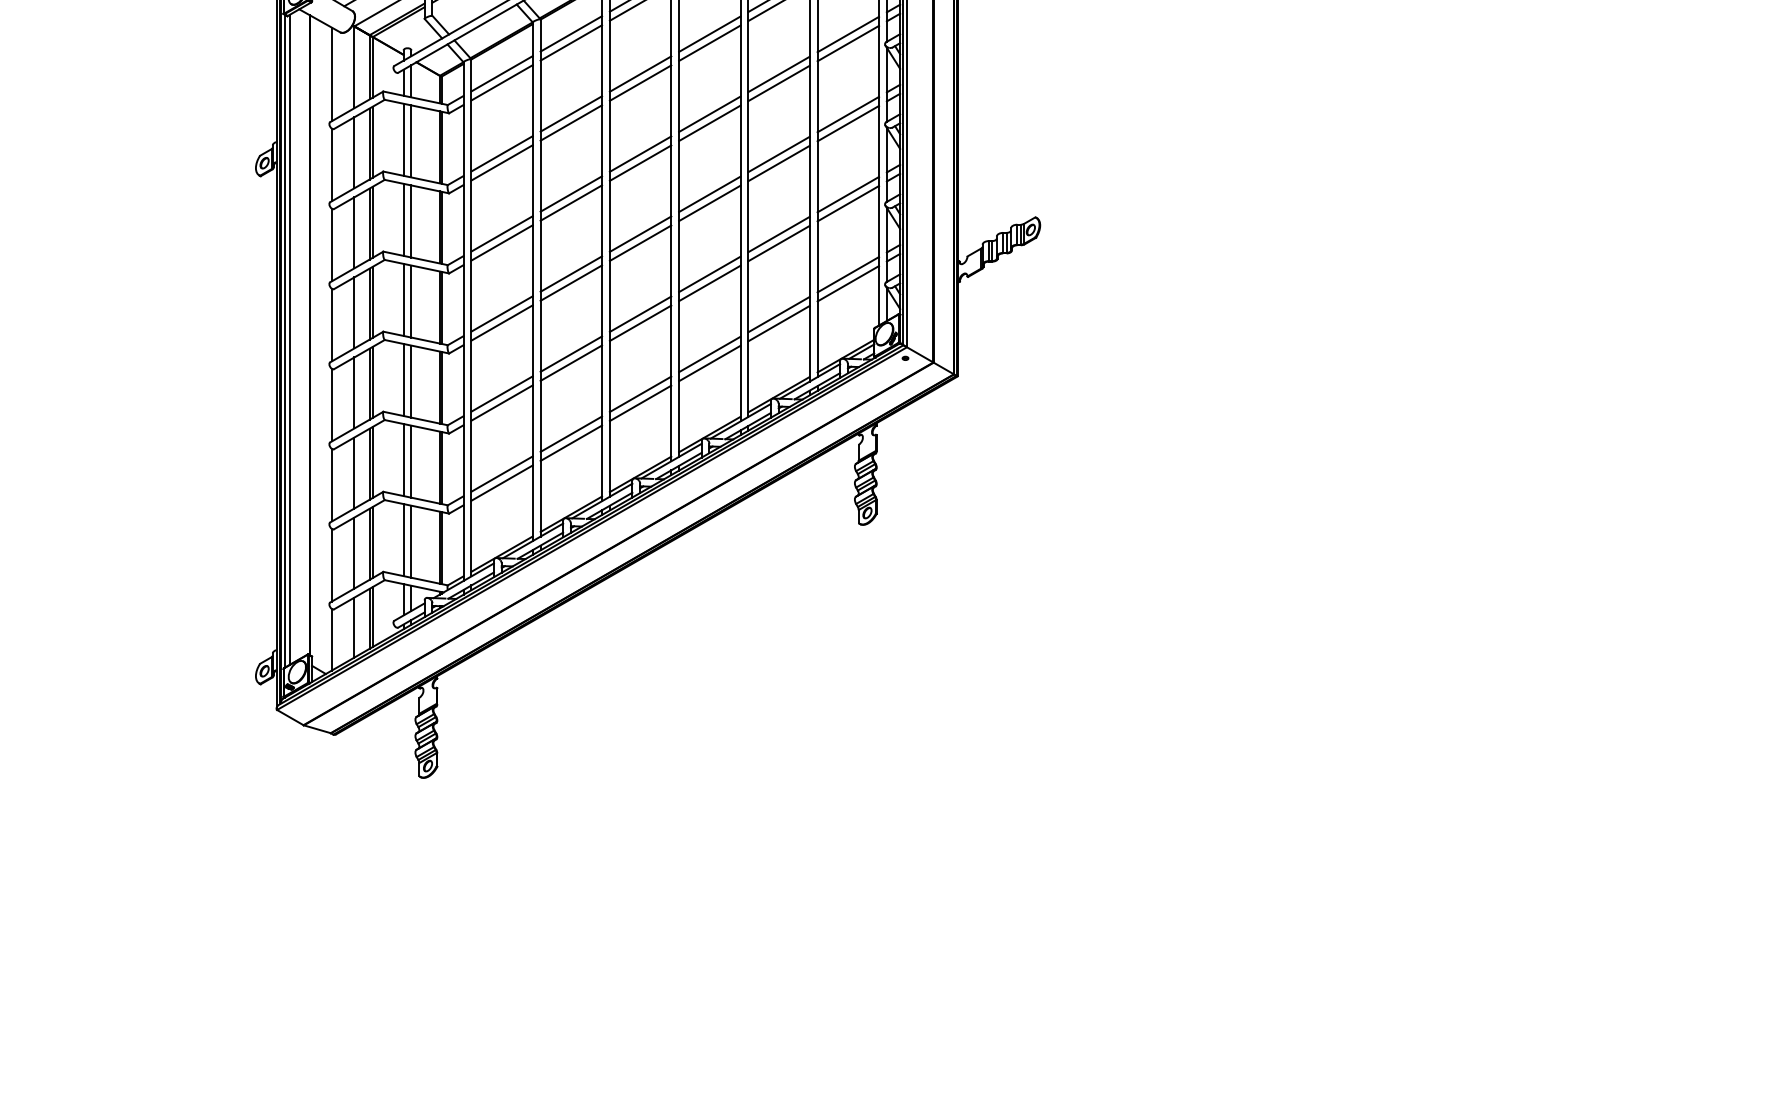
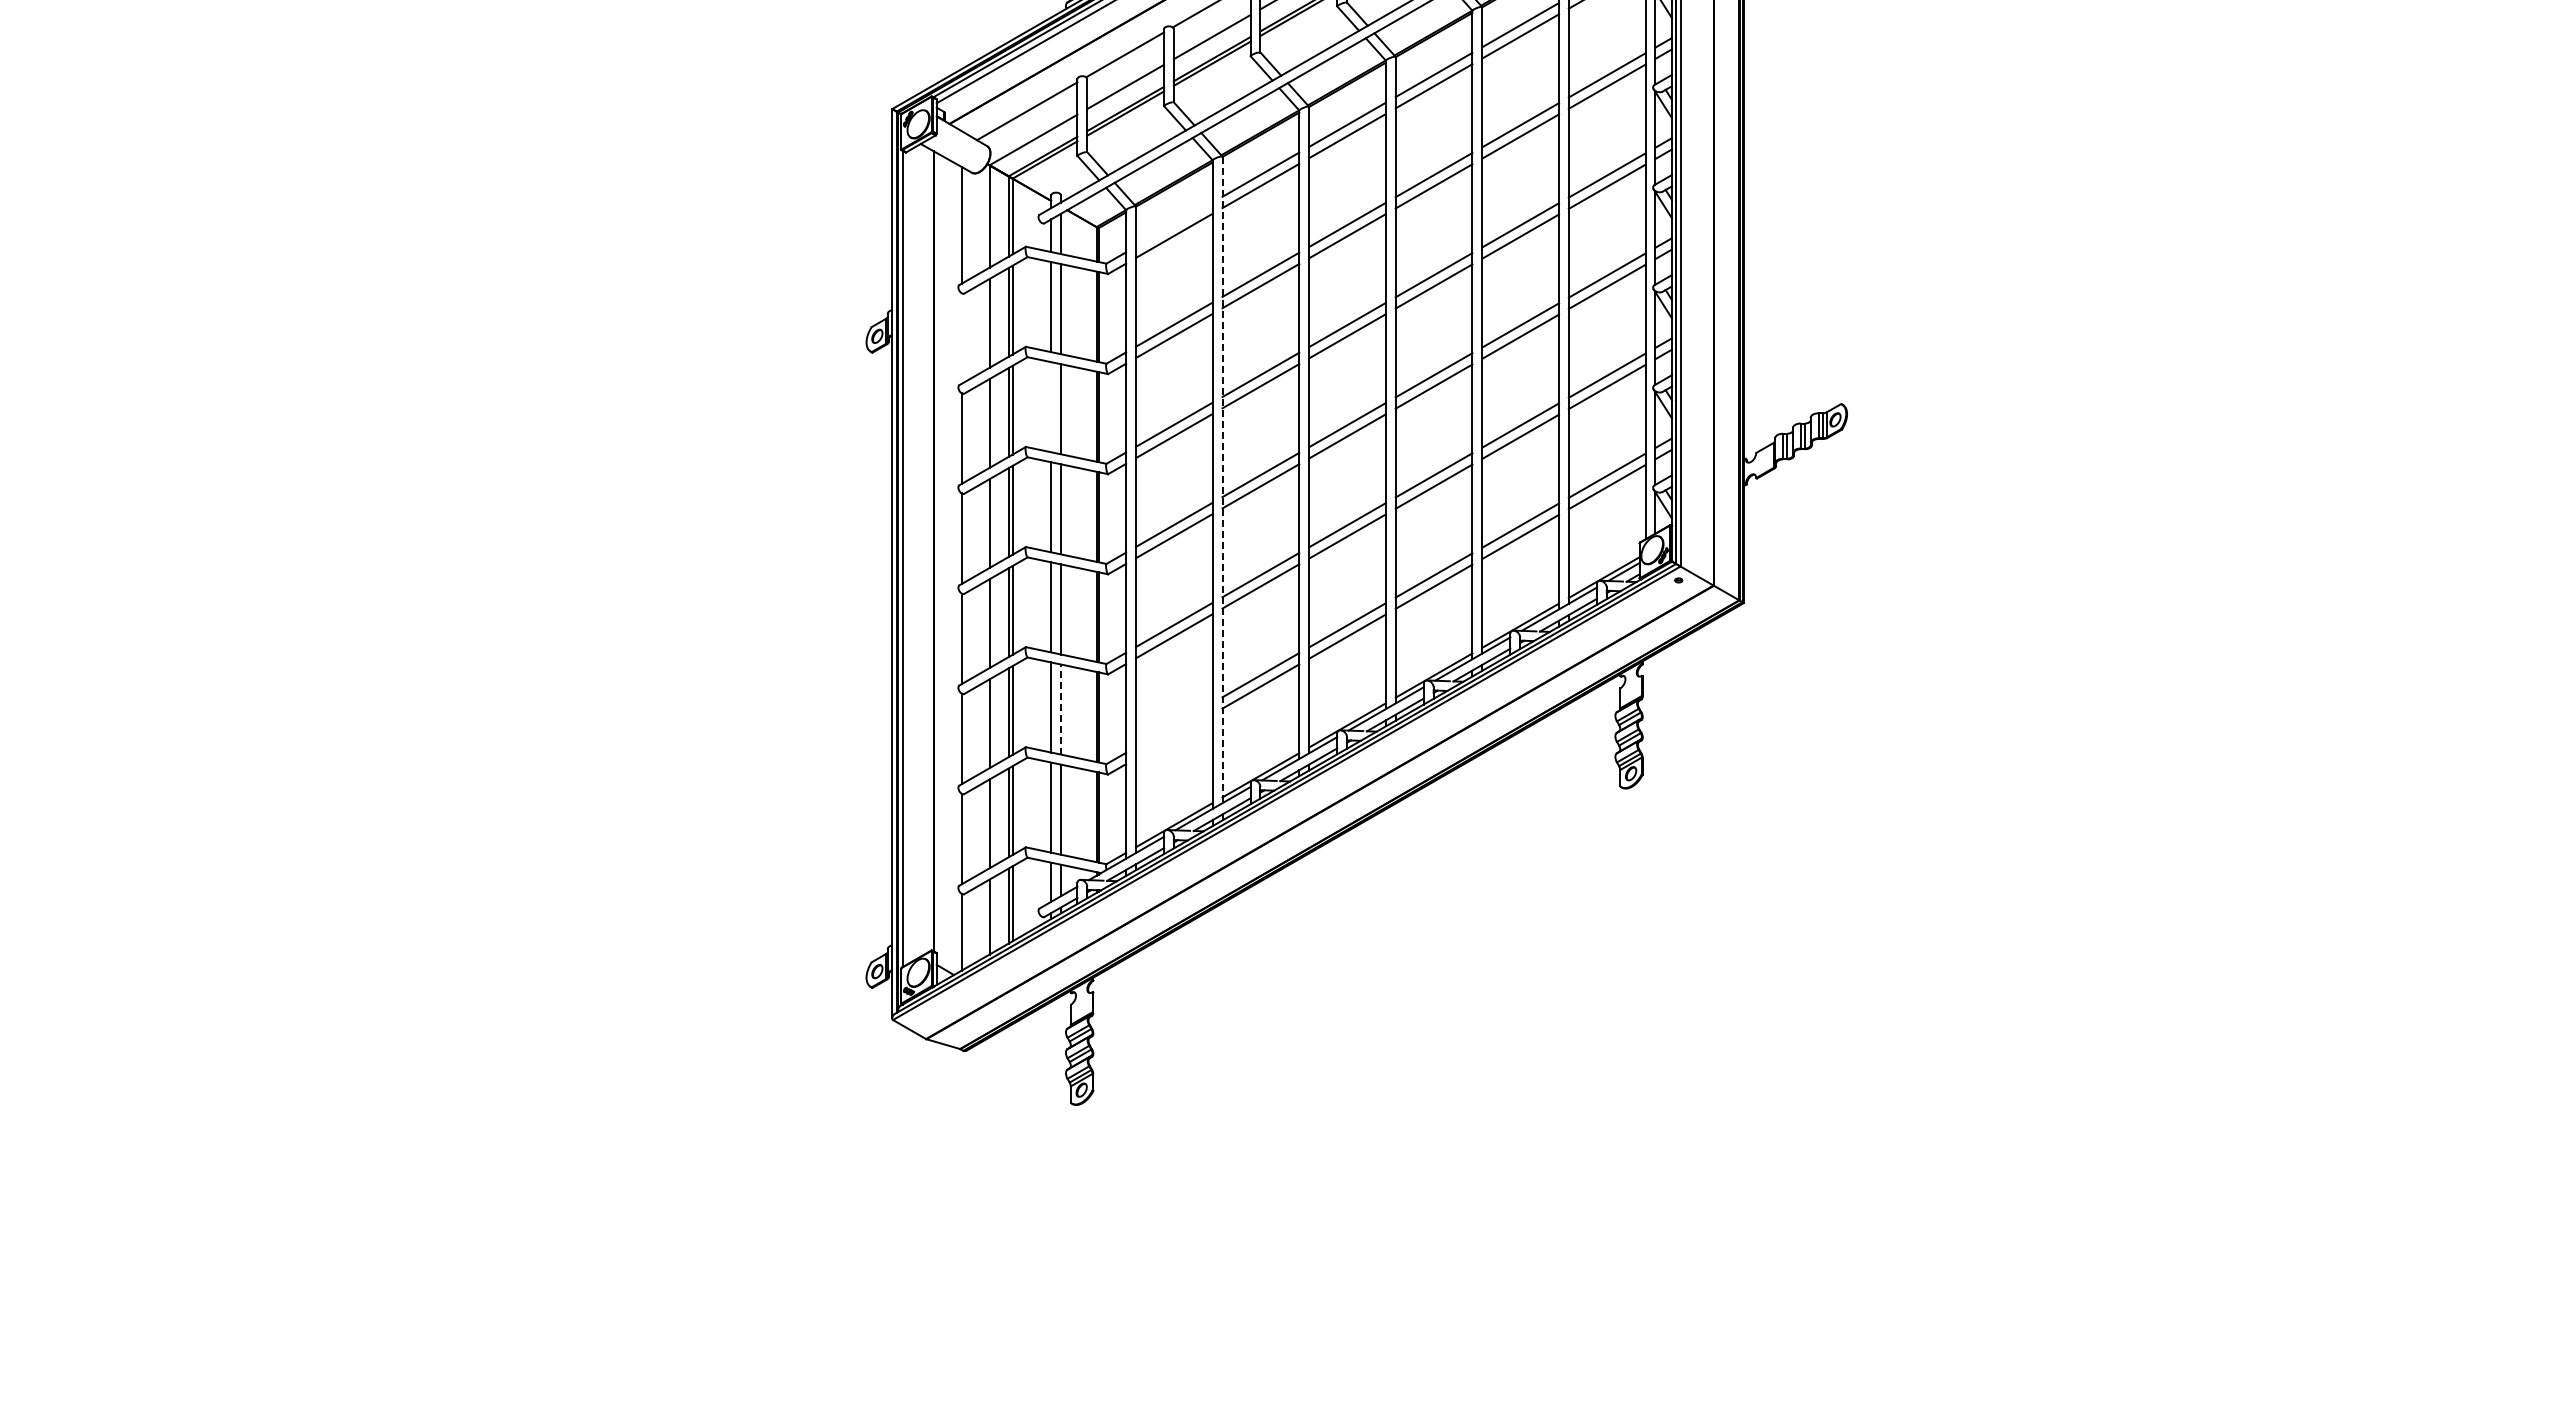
line: (501, 73) -> (1173, 224), removed
line: (331, 164) -> (961, 338), removed
line: (403, 220) -> (1051, 407), removed
line: (540, 278) -> (1222, 480), solid -> dashed
line: (290, 339) -> (909, 556), removed
line: (411, 461) -> (1060, 709), solid -> dashed
line: (501, 473) -> (1173, 724), removed
line: (501, 483) -> (1173, 736), removed

